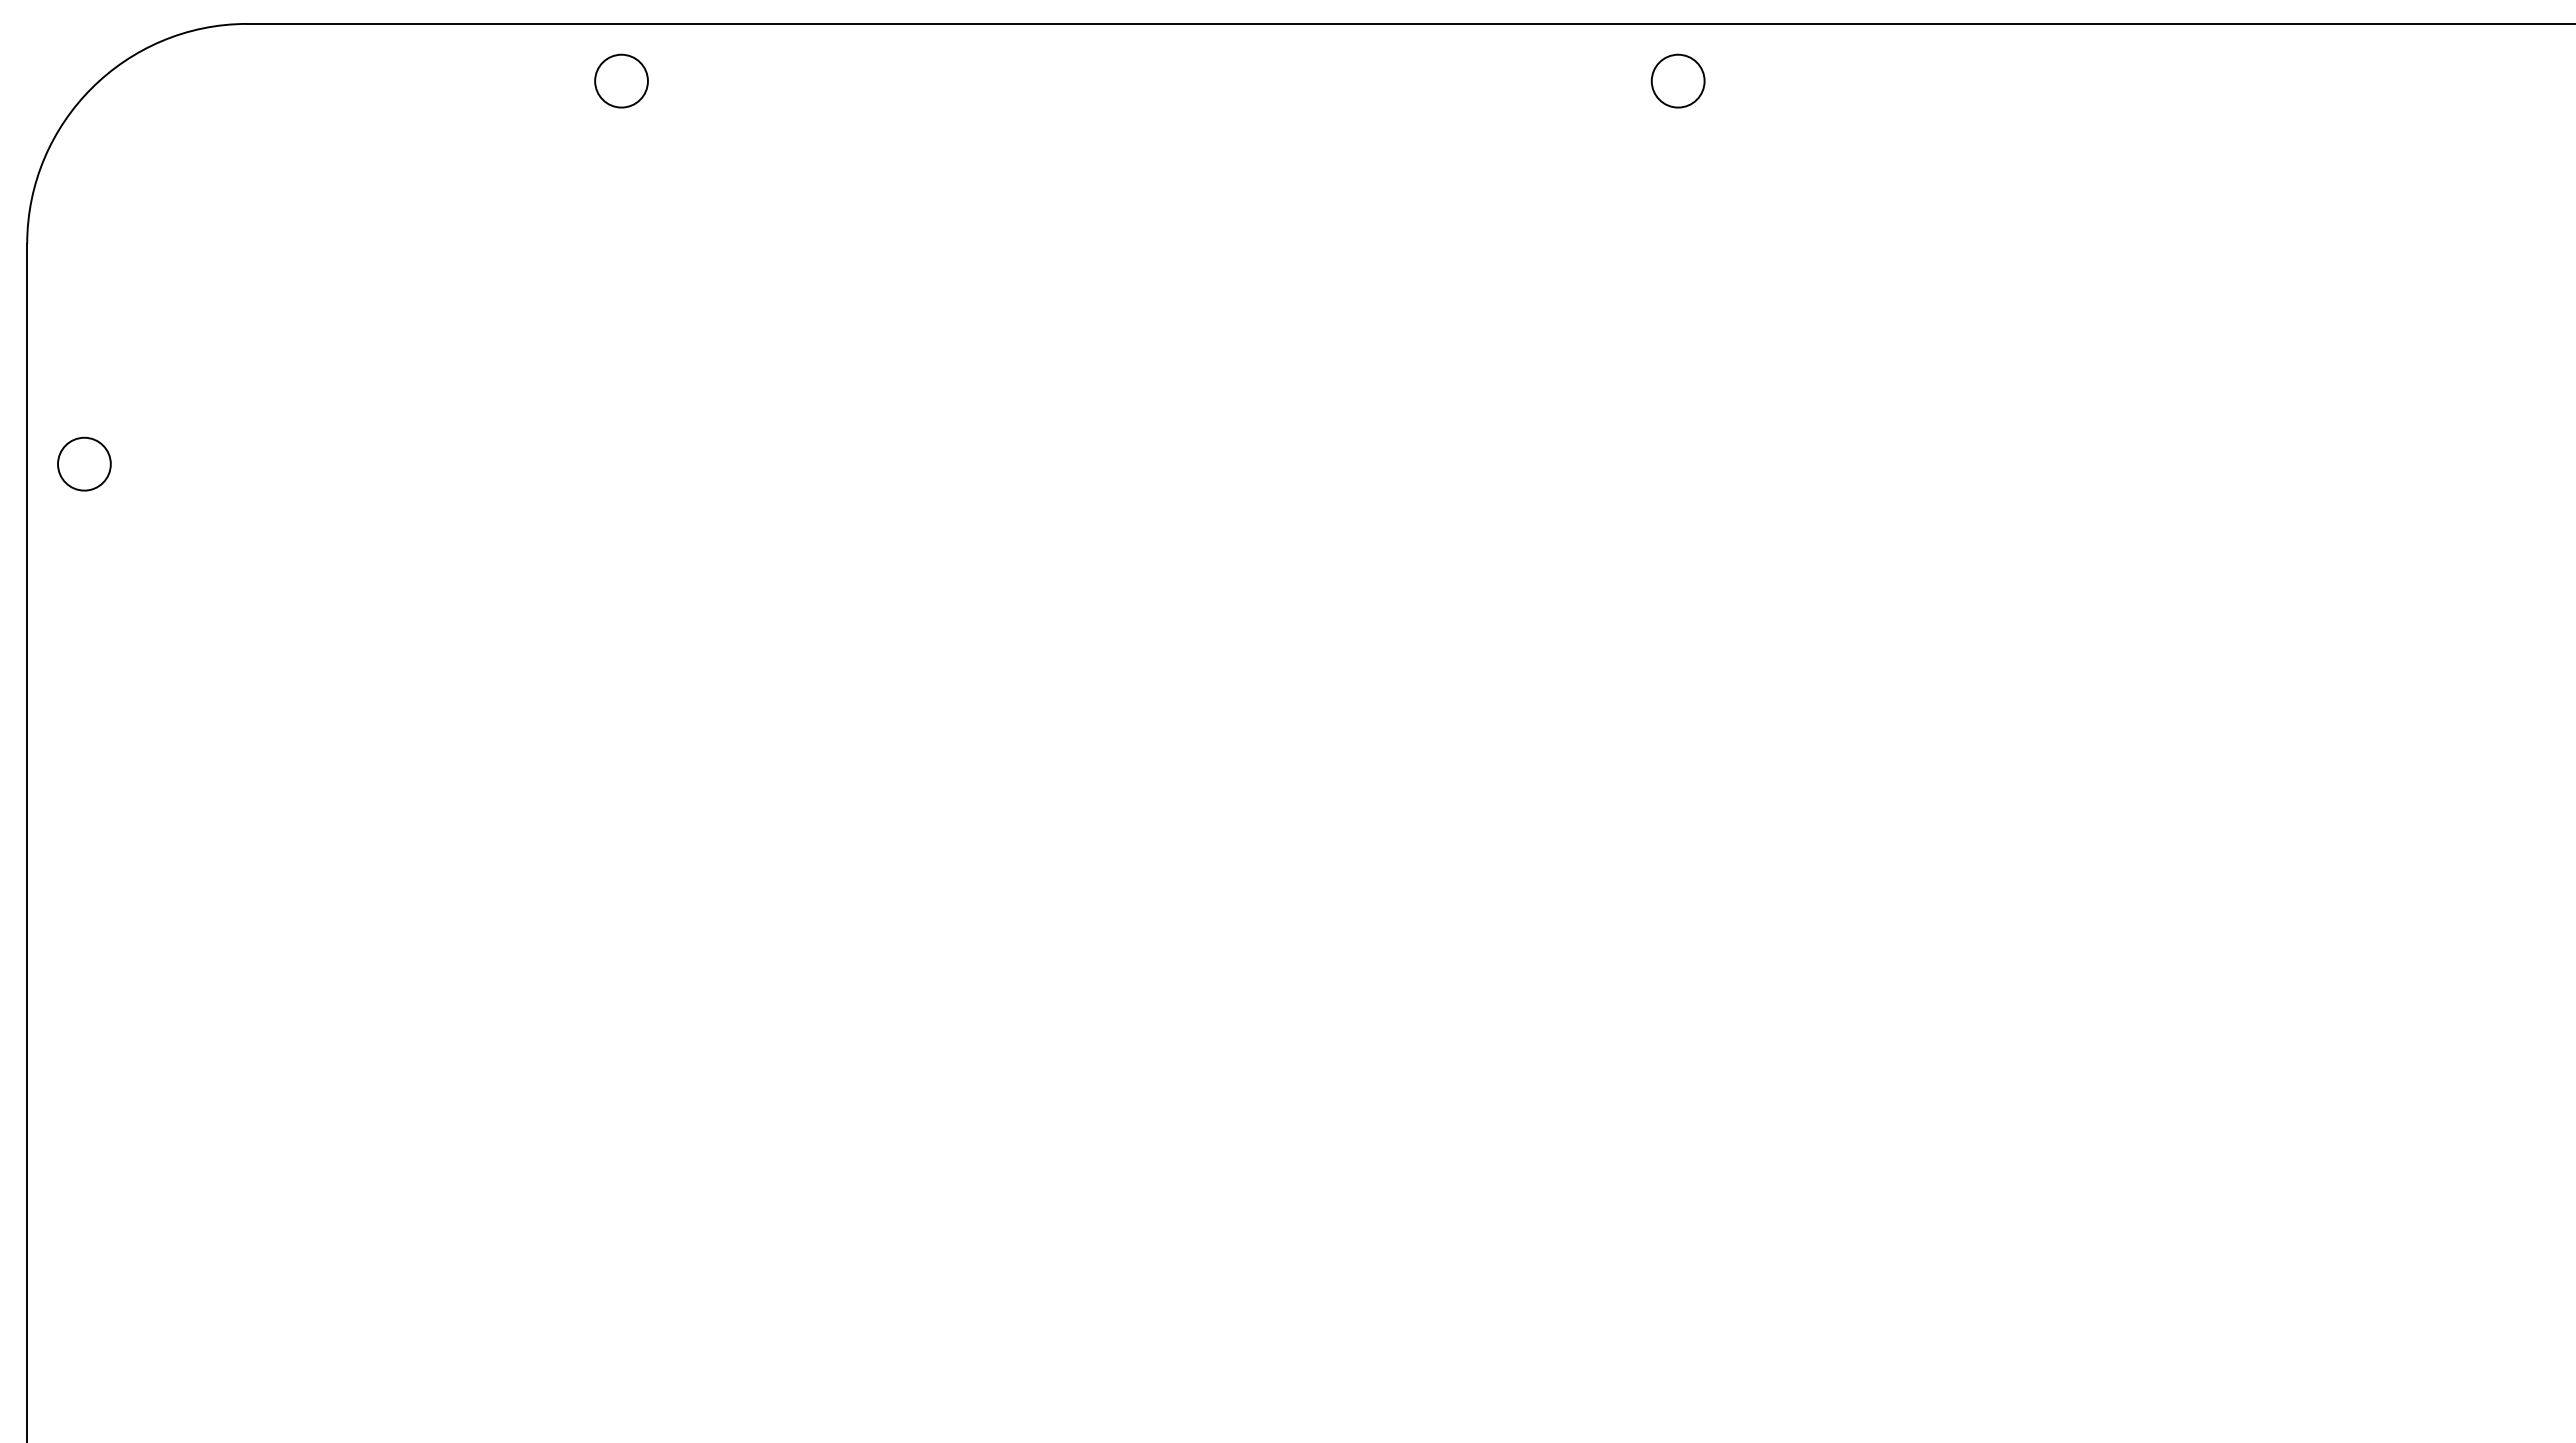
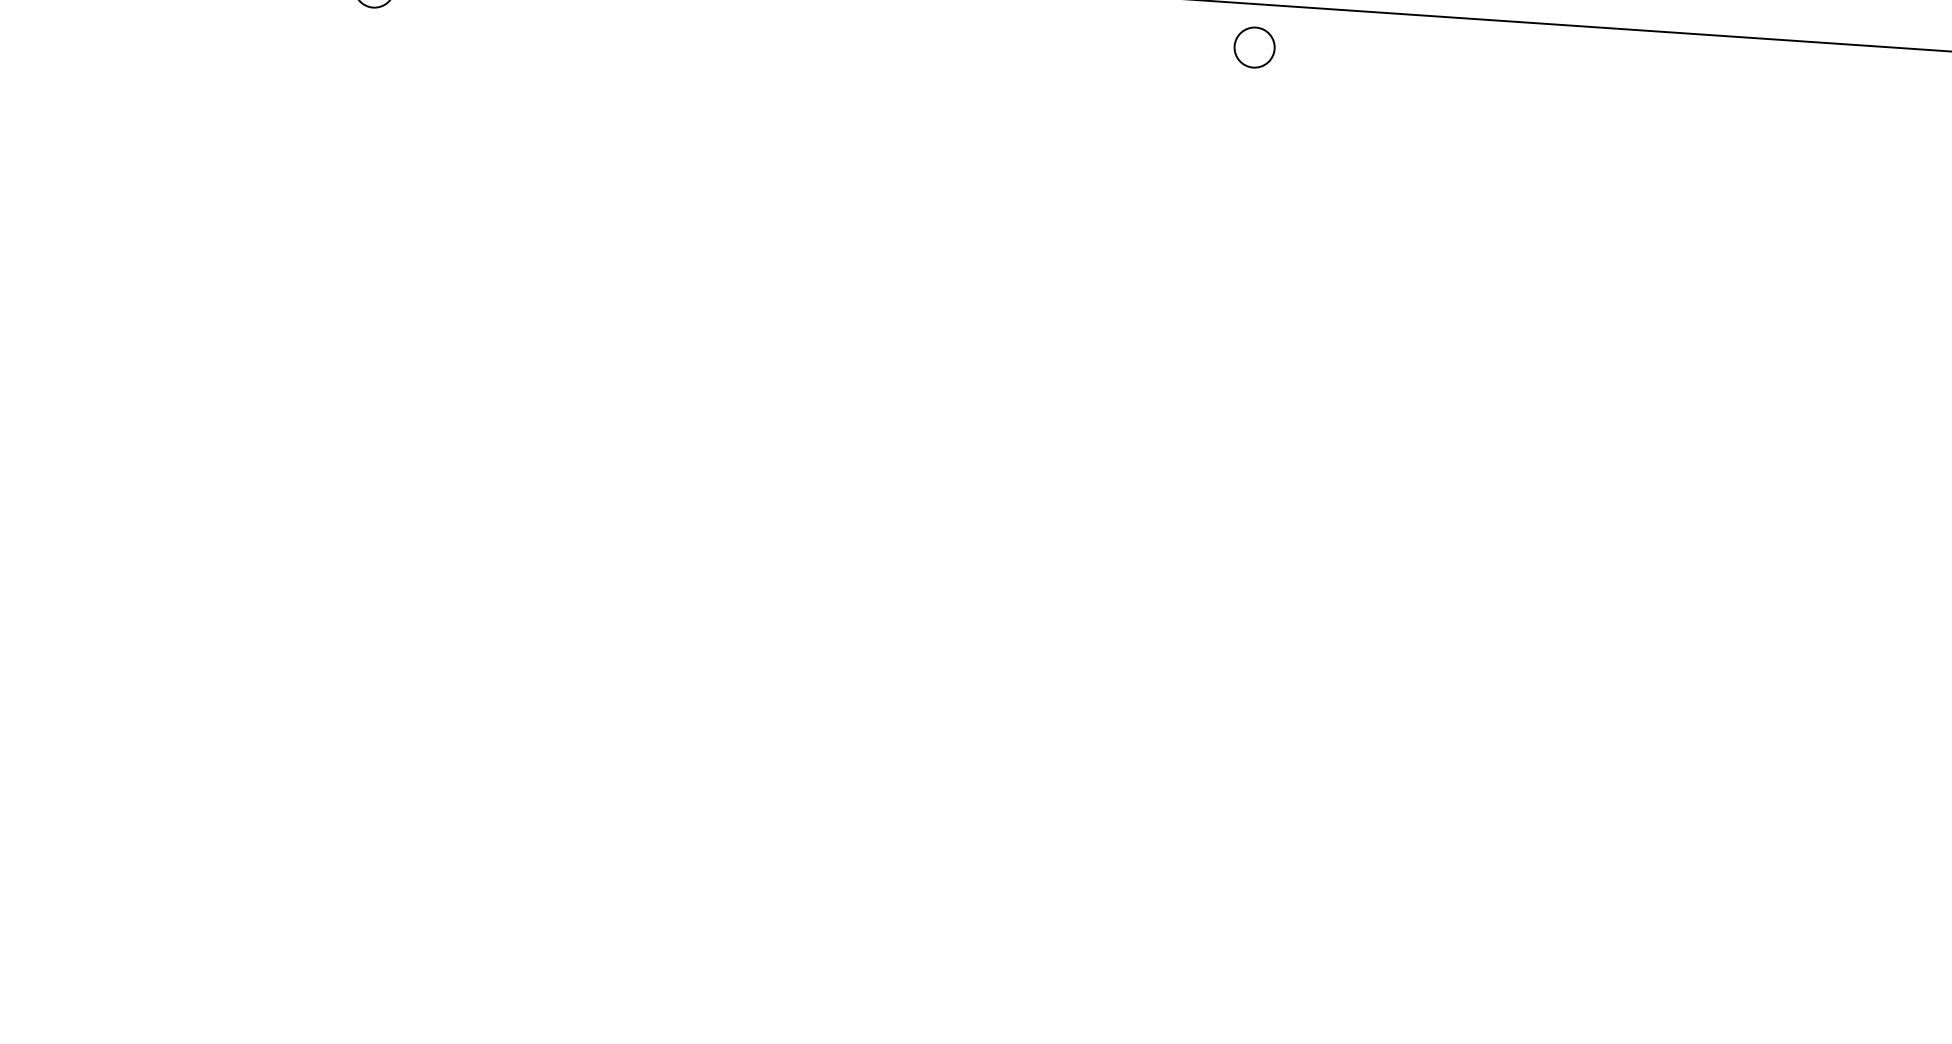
circle: (1677, 80) -> (1254, 47), moved

